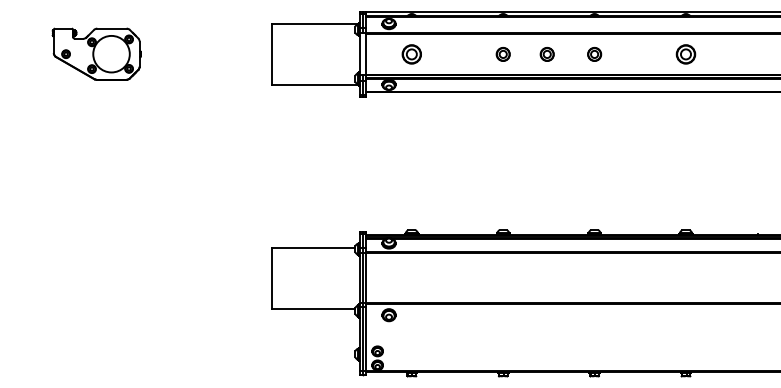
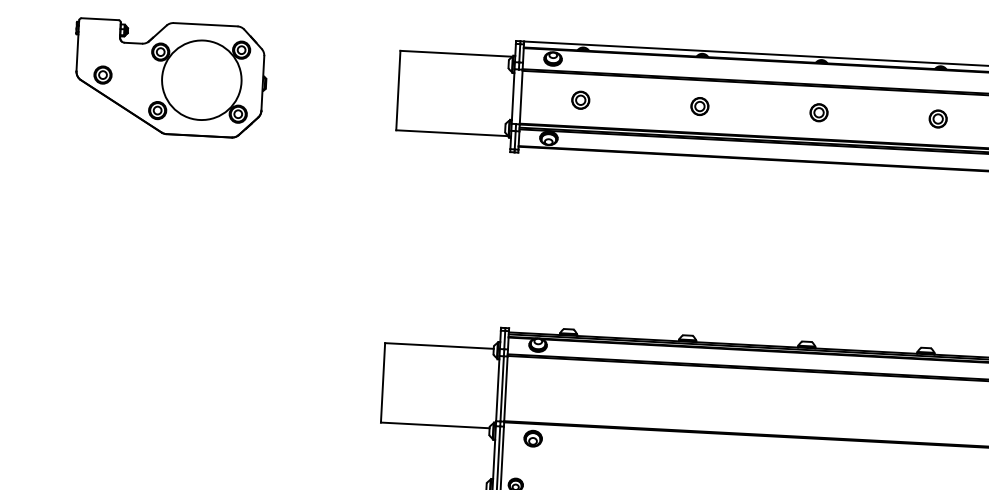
part: (96, 53) -> (169, 77), size x1.67
part: (411, 54) -> (580, 100), size x0.71
part: (546, 54) -> (756, 109), removed
part: (685, 54) -> (937, 119), size x0.71

